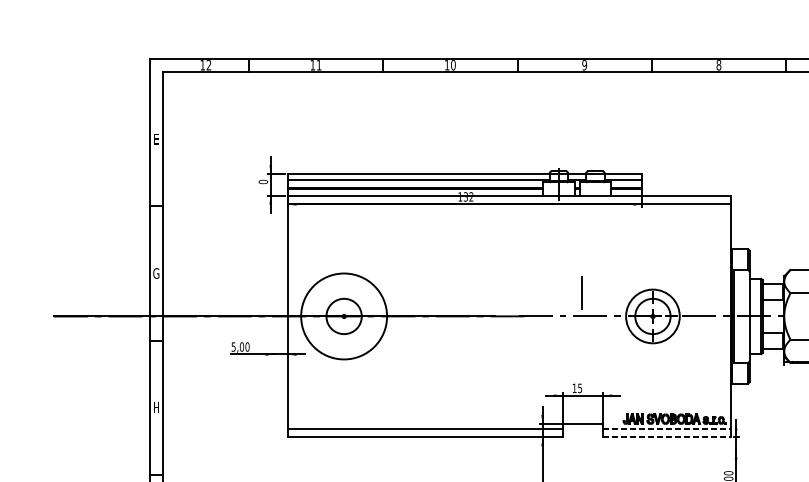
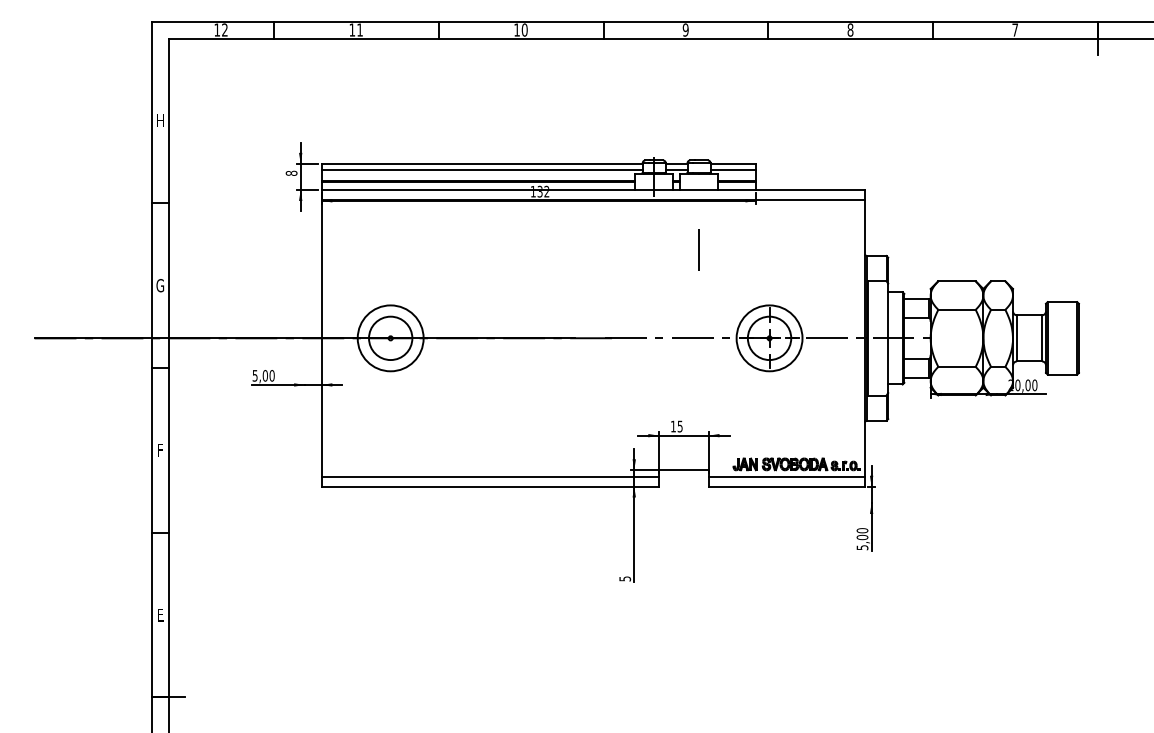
text: (156, 138) -> (160, 120), E -> H
text: (263, 181) -> (291, 172), 0 -> 8
line: (581, 292) -> (698, 249), moved
circle: (343, 316) -> (390, 338), size x0.62
text: (156, 407) -> (160, 450), H -> F
line: (667, 429) -> (787, 476), dashed -> solid
line: (667, 437) -> (787, 486), dashed -> solid

